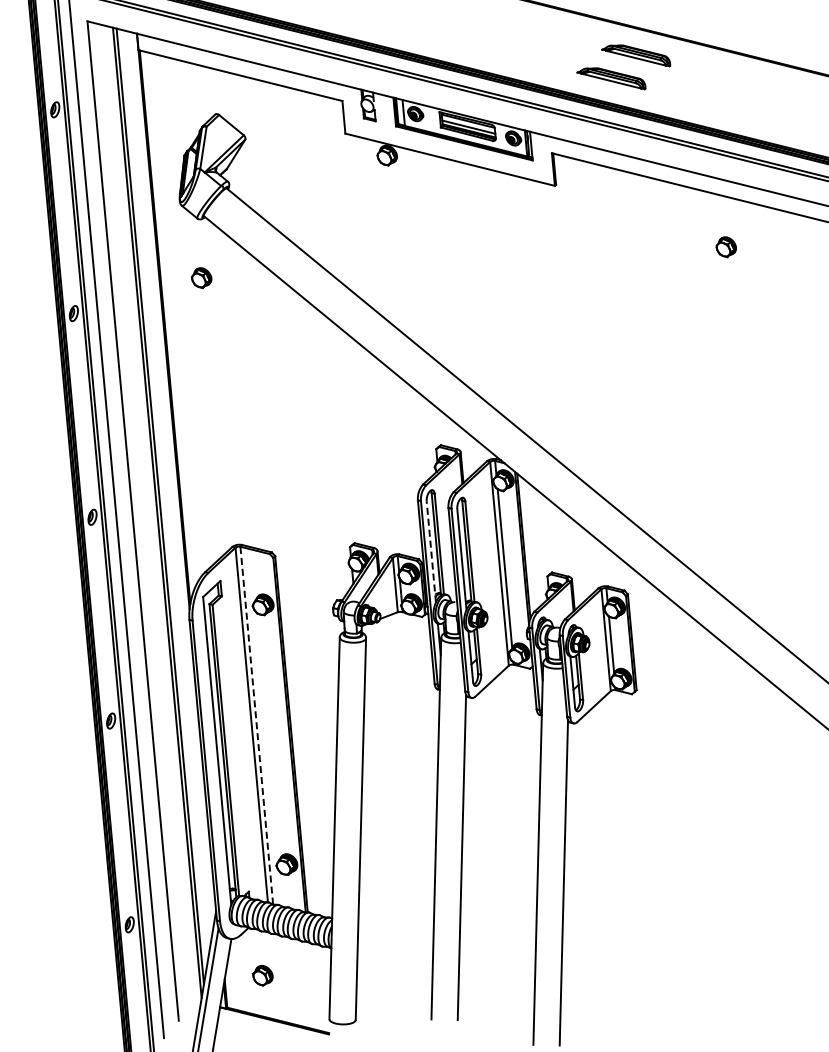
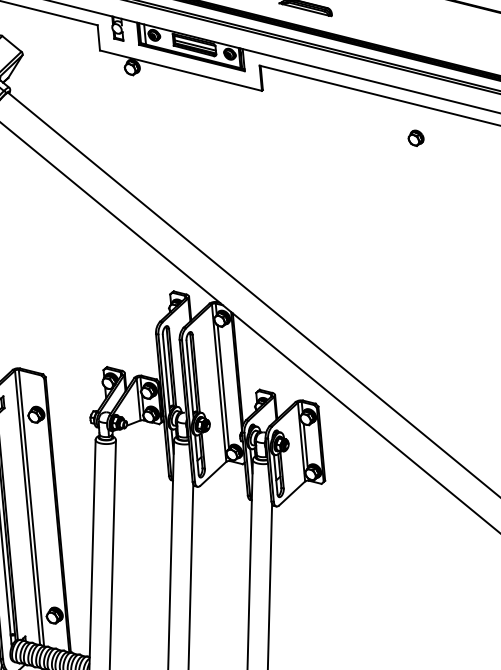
part: (725, 247) -> (415, 138), moved
line: (431, 551) -> (166, 373), dashed -> solid
line: (256, 725) -> (31, 508), dashed -> solid

